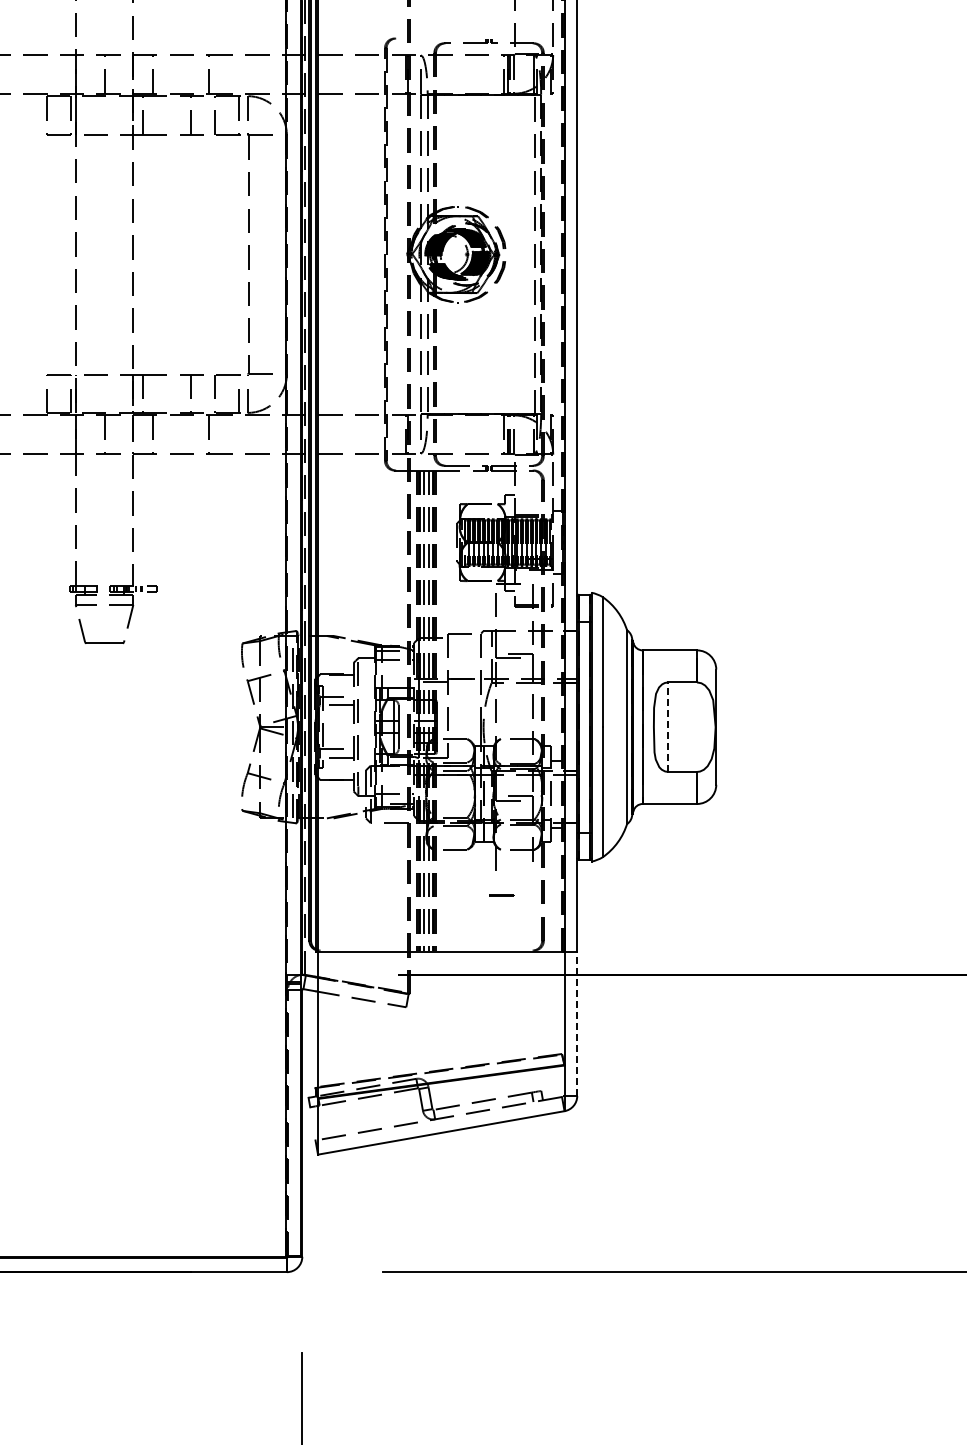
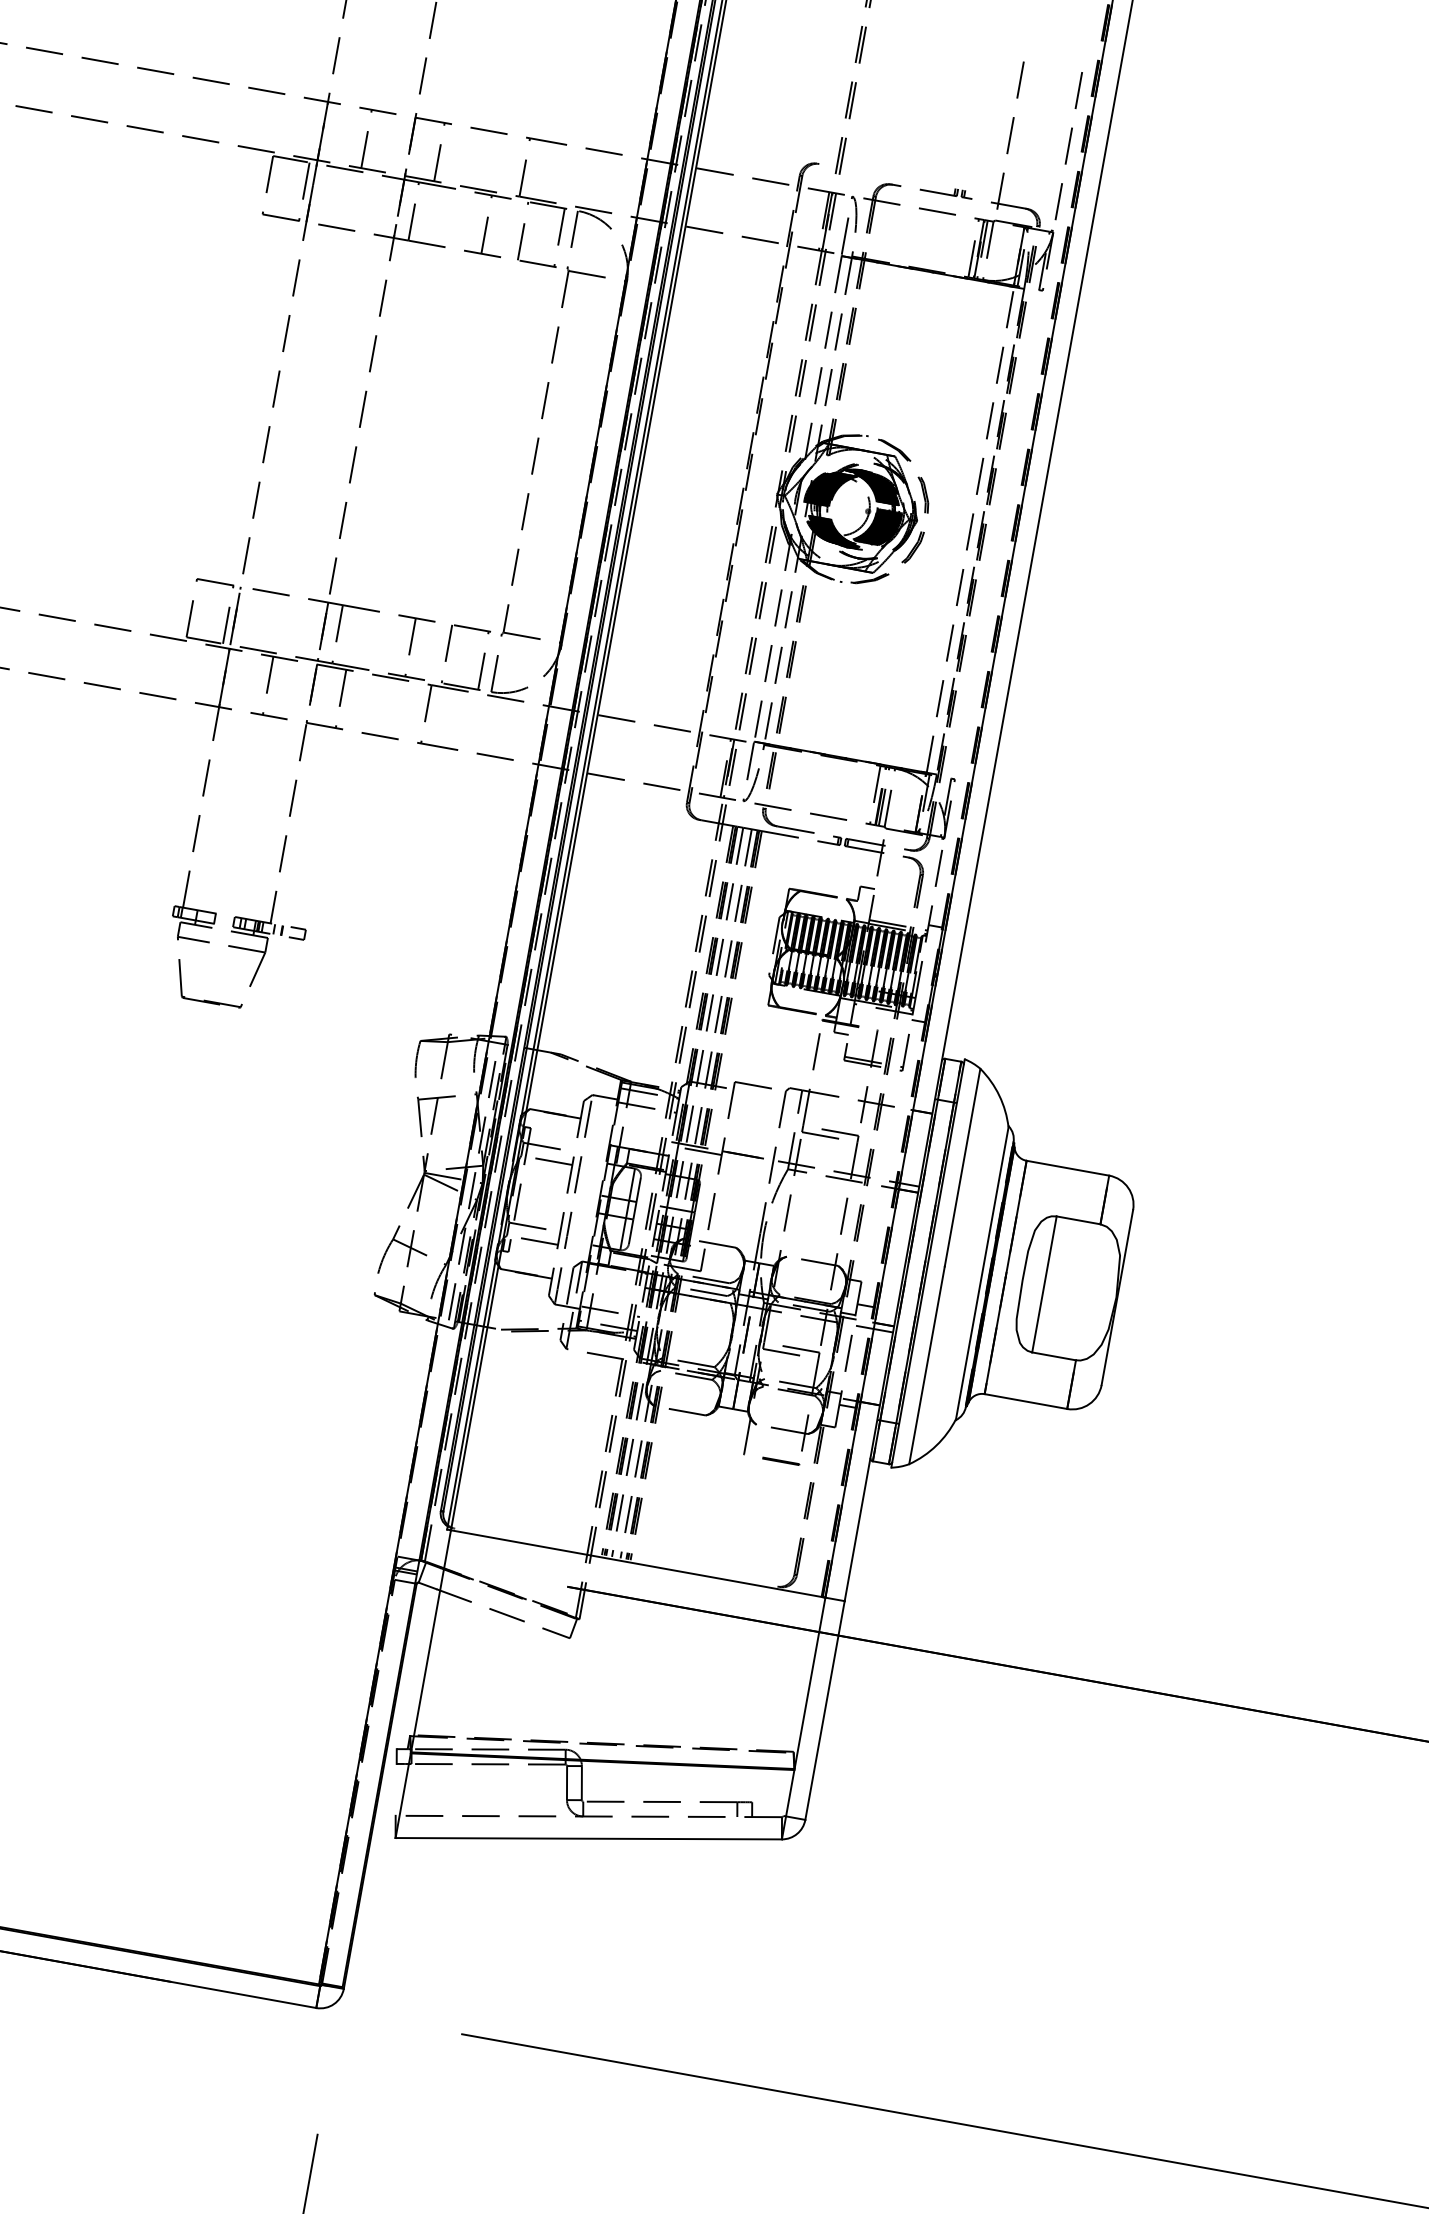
line: (668, 727) -> (1044, 1284), dashed -> solid
line: (501, 895) -> (780, 1461), moved
line: (577, 1023) -> (825, 1709), dashed -> solid

